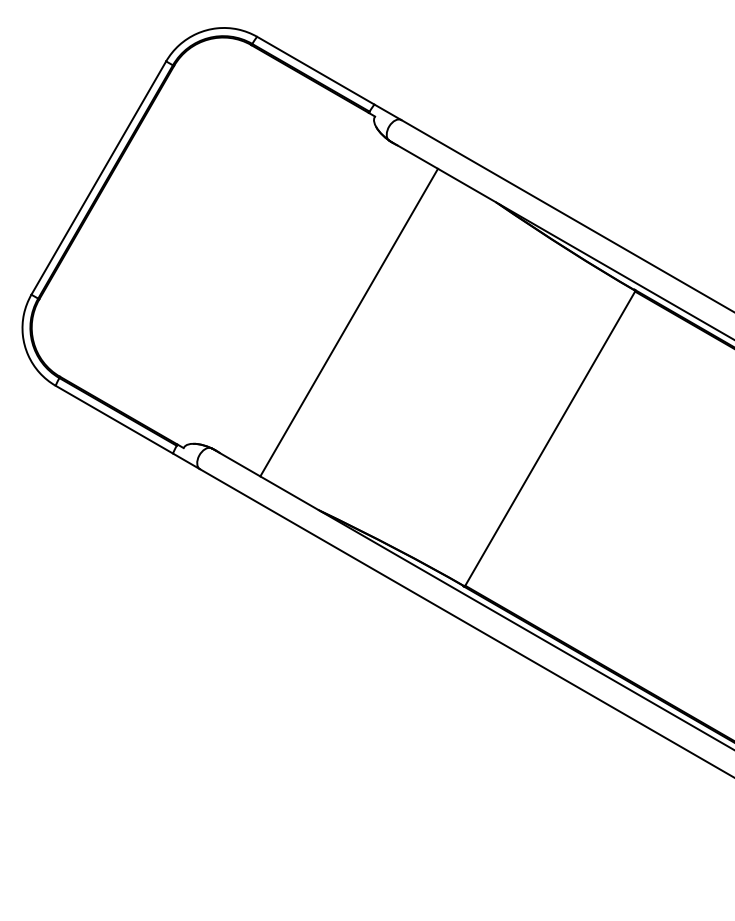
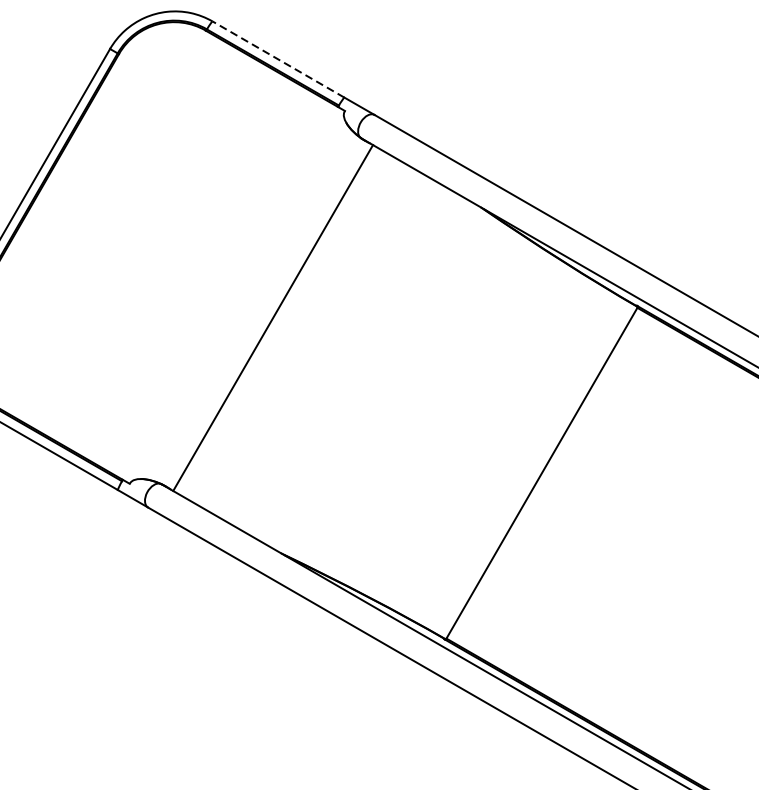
line: (315, 70) -> (278, 59), solid -> dashed
line: (349, 322) -> (273, 317), moved

